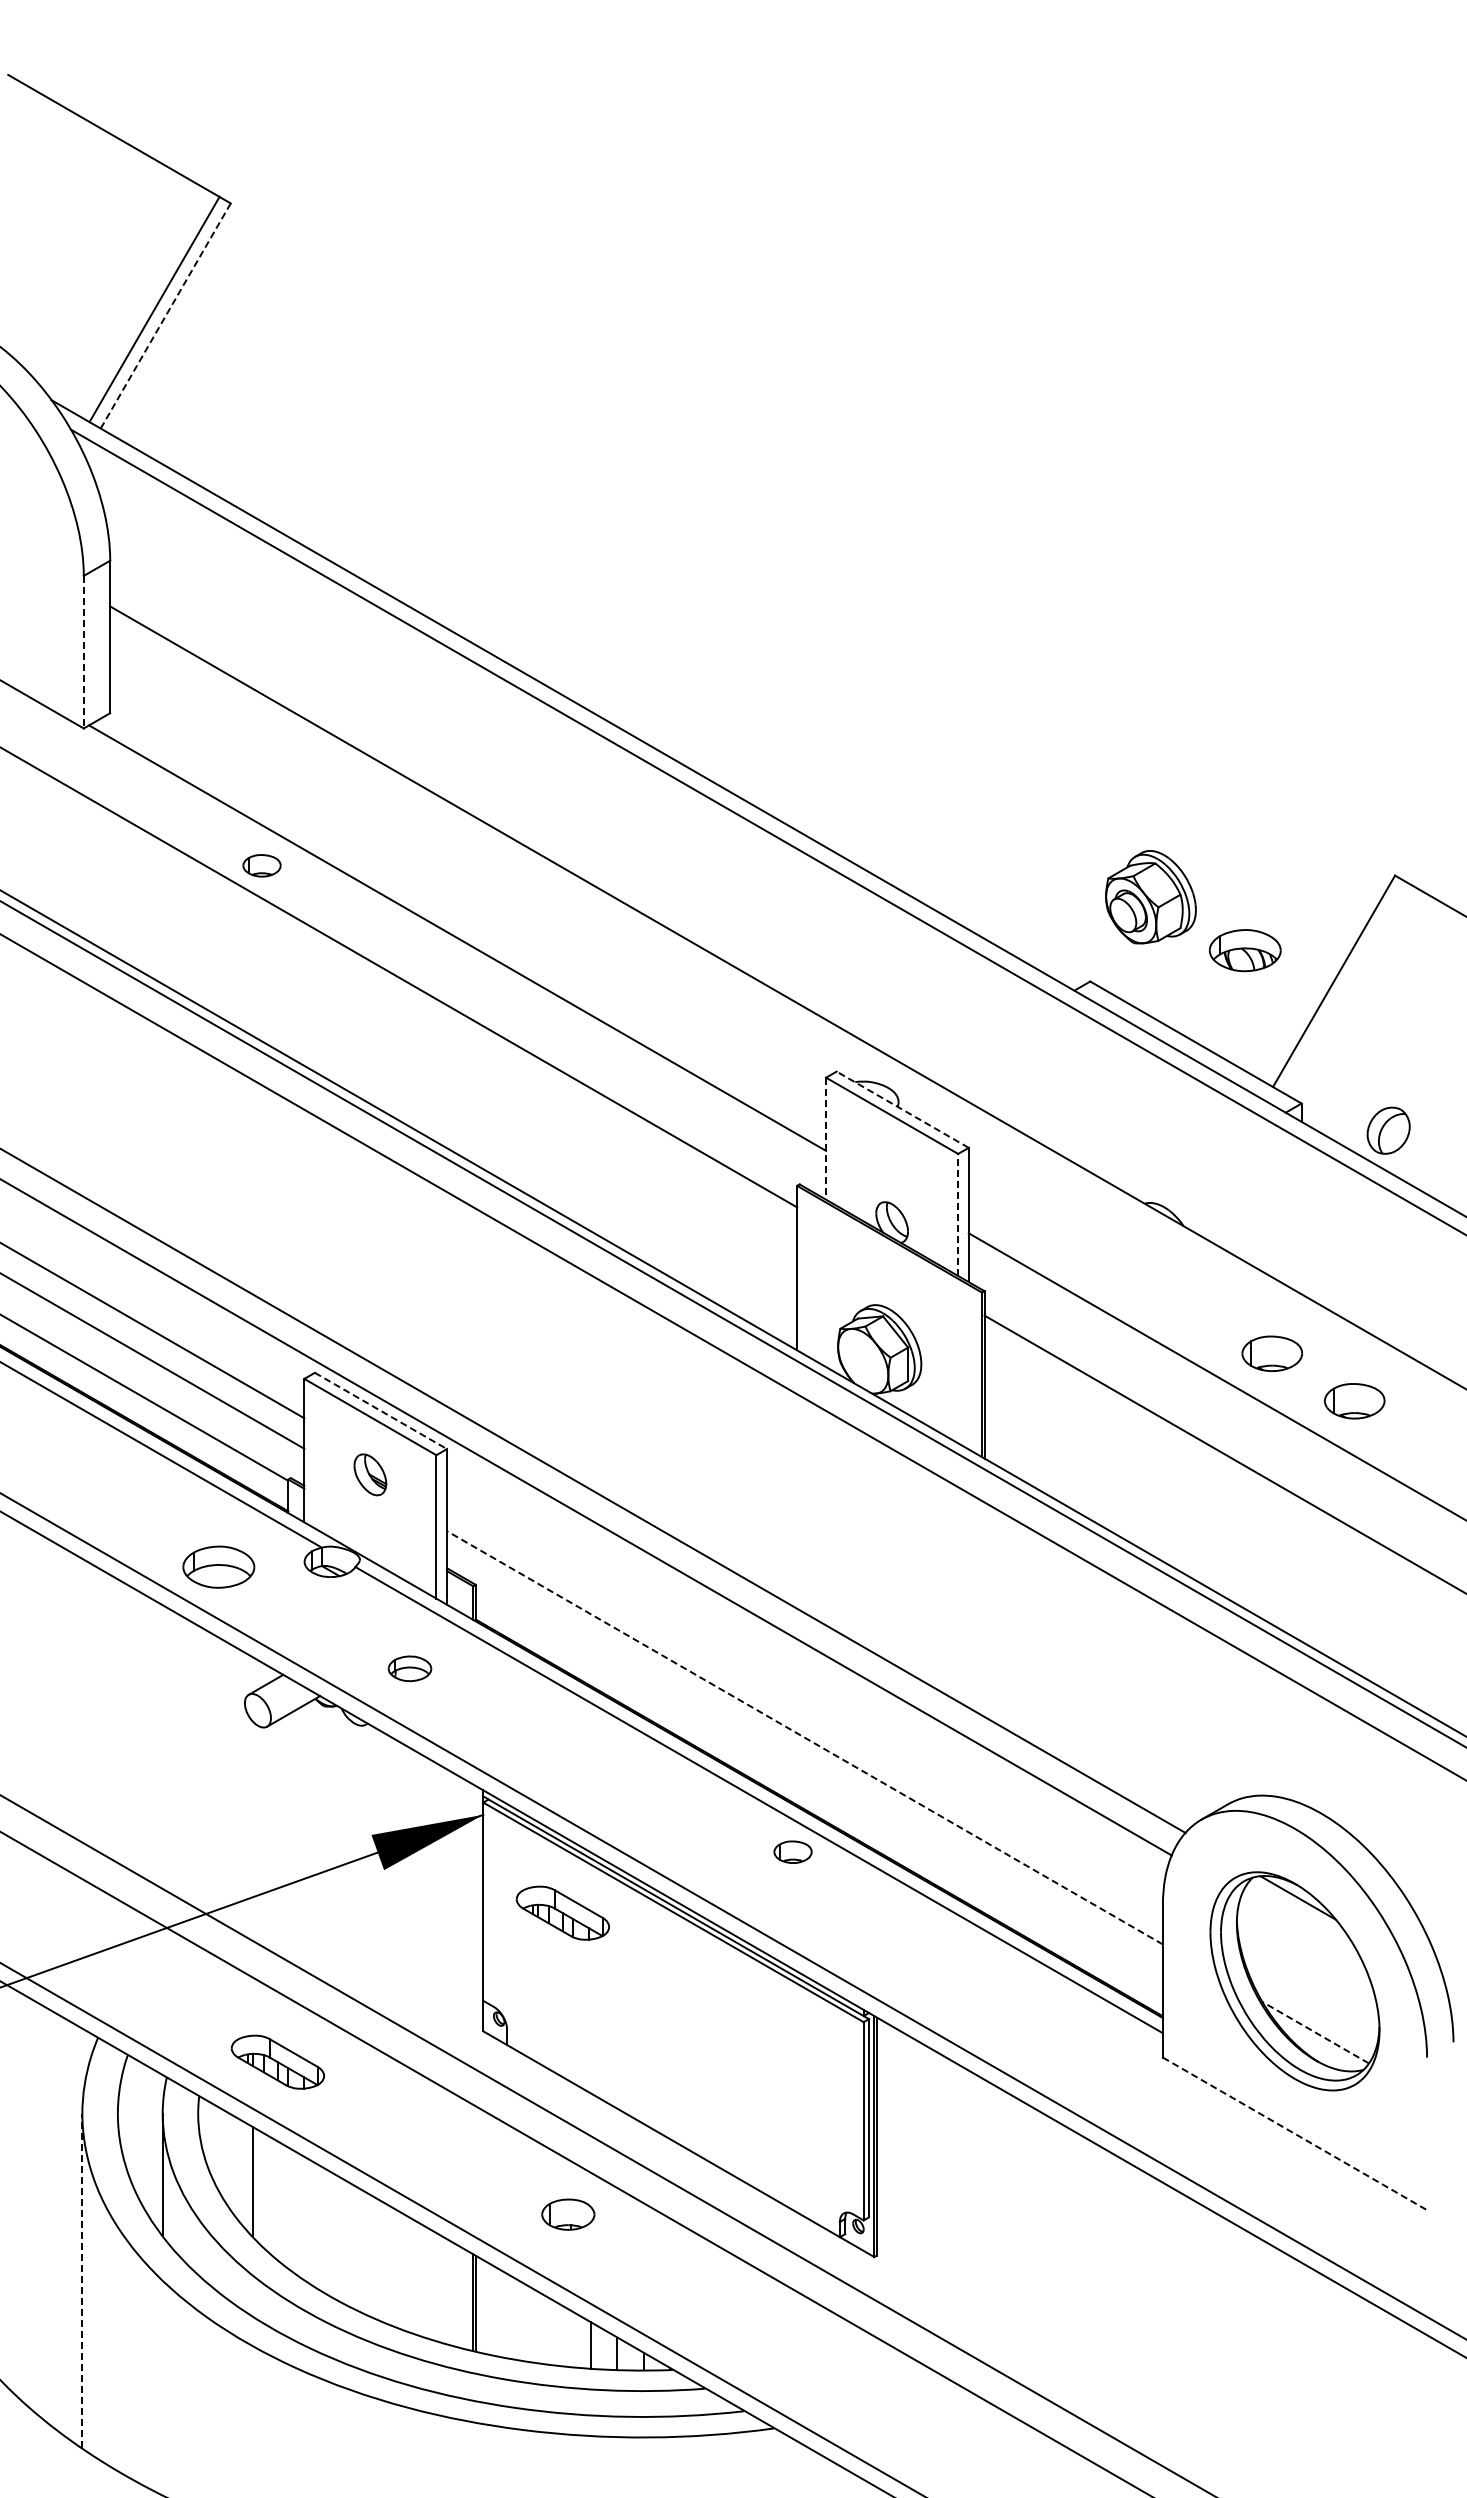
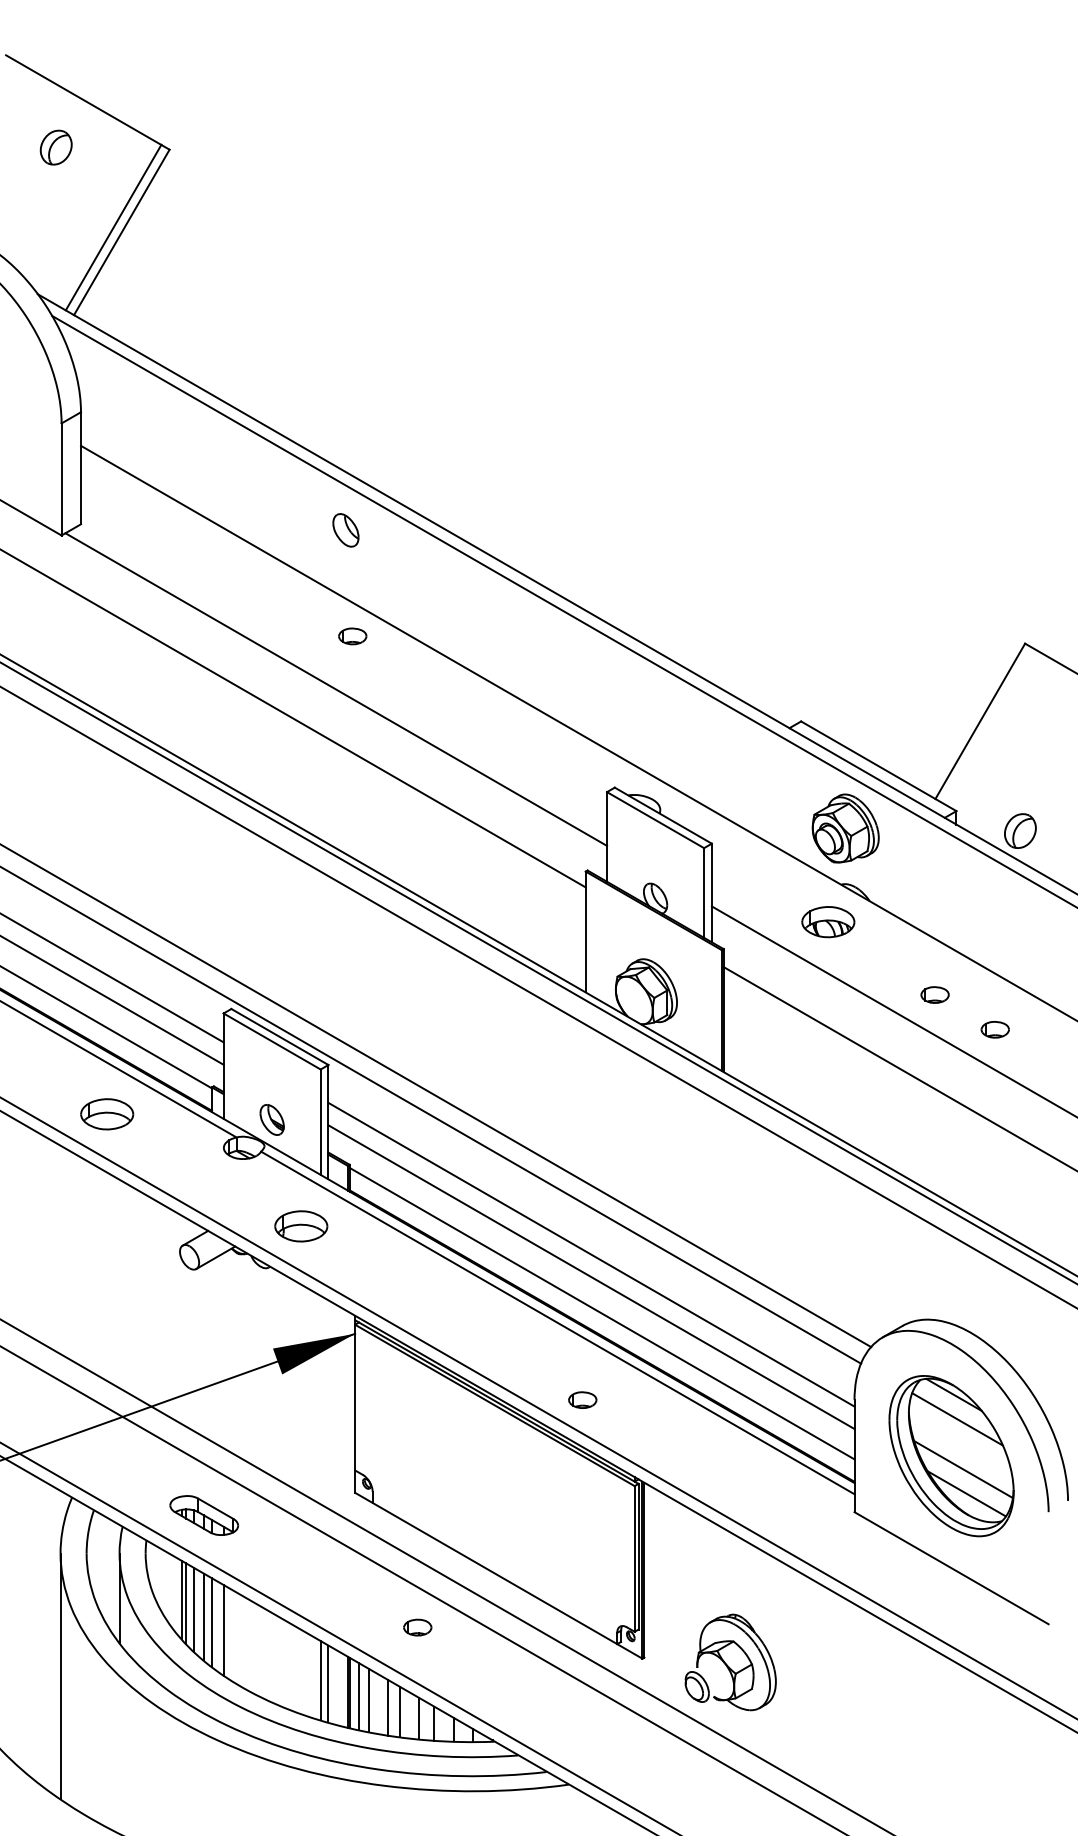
part: (76, 200) -> (56, 147), added
line: (165, 315) -> (121, 232), dashed -> solid
line: (83, 652) -> (61, 479), dashed -> solid
part: (470, 721) -> (345, 530), added
part: (261, 865) -> (352, 636), moved
part: (1150, 897) -> (845, 828), moved
part: (1244, 950) -> (827, 922), moved
line: (902, 1109) -> (663, 815), dashed -> solid
line: (826, 1139) -> (607, 837), dashed -> solid
line: (958, 1214) -> (704, 892), dashed -> solid
part: (1272, 1353) -> (935, 994), size x0.62
part: (1353, 1400) -> (994, 1029), size x0.62
line: (381, 1411) -> (280, 1037), dashed -> solid
part: (370, 1474) -> (272, 1119), moved
part: (218, 1566) -> (106, 1113), moved
part: (409, 1668) -> (300, 1226), size x1.67
line: (804, 1706) -> (591, 1254), added
line: (804, 1737) -> (591, 1276), dashed -> solid
line: (818, 1787) -> (601, 1313), added
part: (792, 1851) -> (582, 1399), moved
part: (562, 1912) -> (413, 1405), removed
line: (1302, 1931) -> (957, 1419), added
line: (1311, 1999) -> (963, 1469), added
line: (1315, 2032) -> (966, 1493), dashed -> solid
line: (1294, 2133) -> (951, 1567), dashed -> solid
line: (247, 2176) -> (181, 1599), added
line: (263, 2190) -> (193, 1609), added
line: (277, 2200) -> (203, 1617), added
line: (288, 2207) -> (212, 1622), added
part: (568, 2214) -> (417, 1627), size x0.71
line: (304, 2218) -> (223, 1630), added
part: (994, 2262) -> (730, 1662), added
line: (82, 2280) -> (60, 1675), dashed -> solid
line: (436, 2286) -> (320, 1680), added
line: (447, 2291) -> (328, 1684), added
line: (489, 2308) -> (359, 1696), added
line: (501, 2313) -> (368, 1700), added
line: (527, 2323) -> (387, 1707), added
line: (543, 2329) -> (399, 1711), added
line: (570, 2338) -> (419, 1718), added

